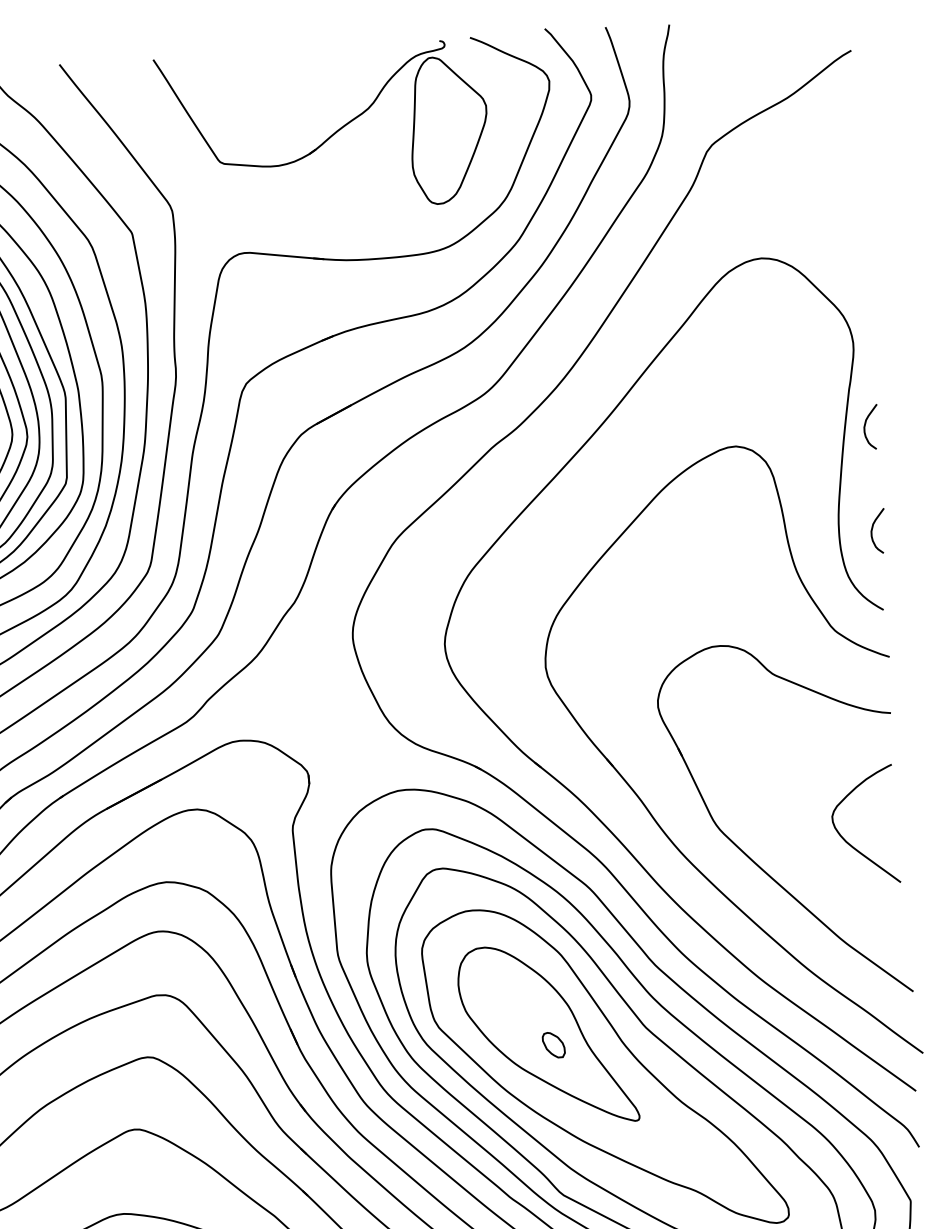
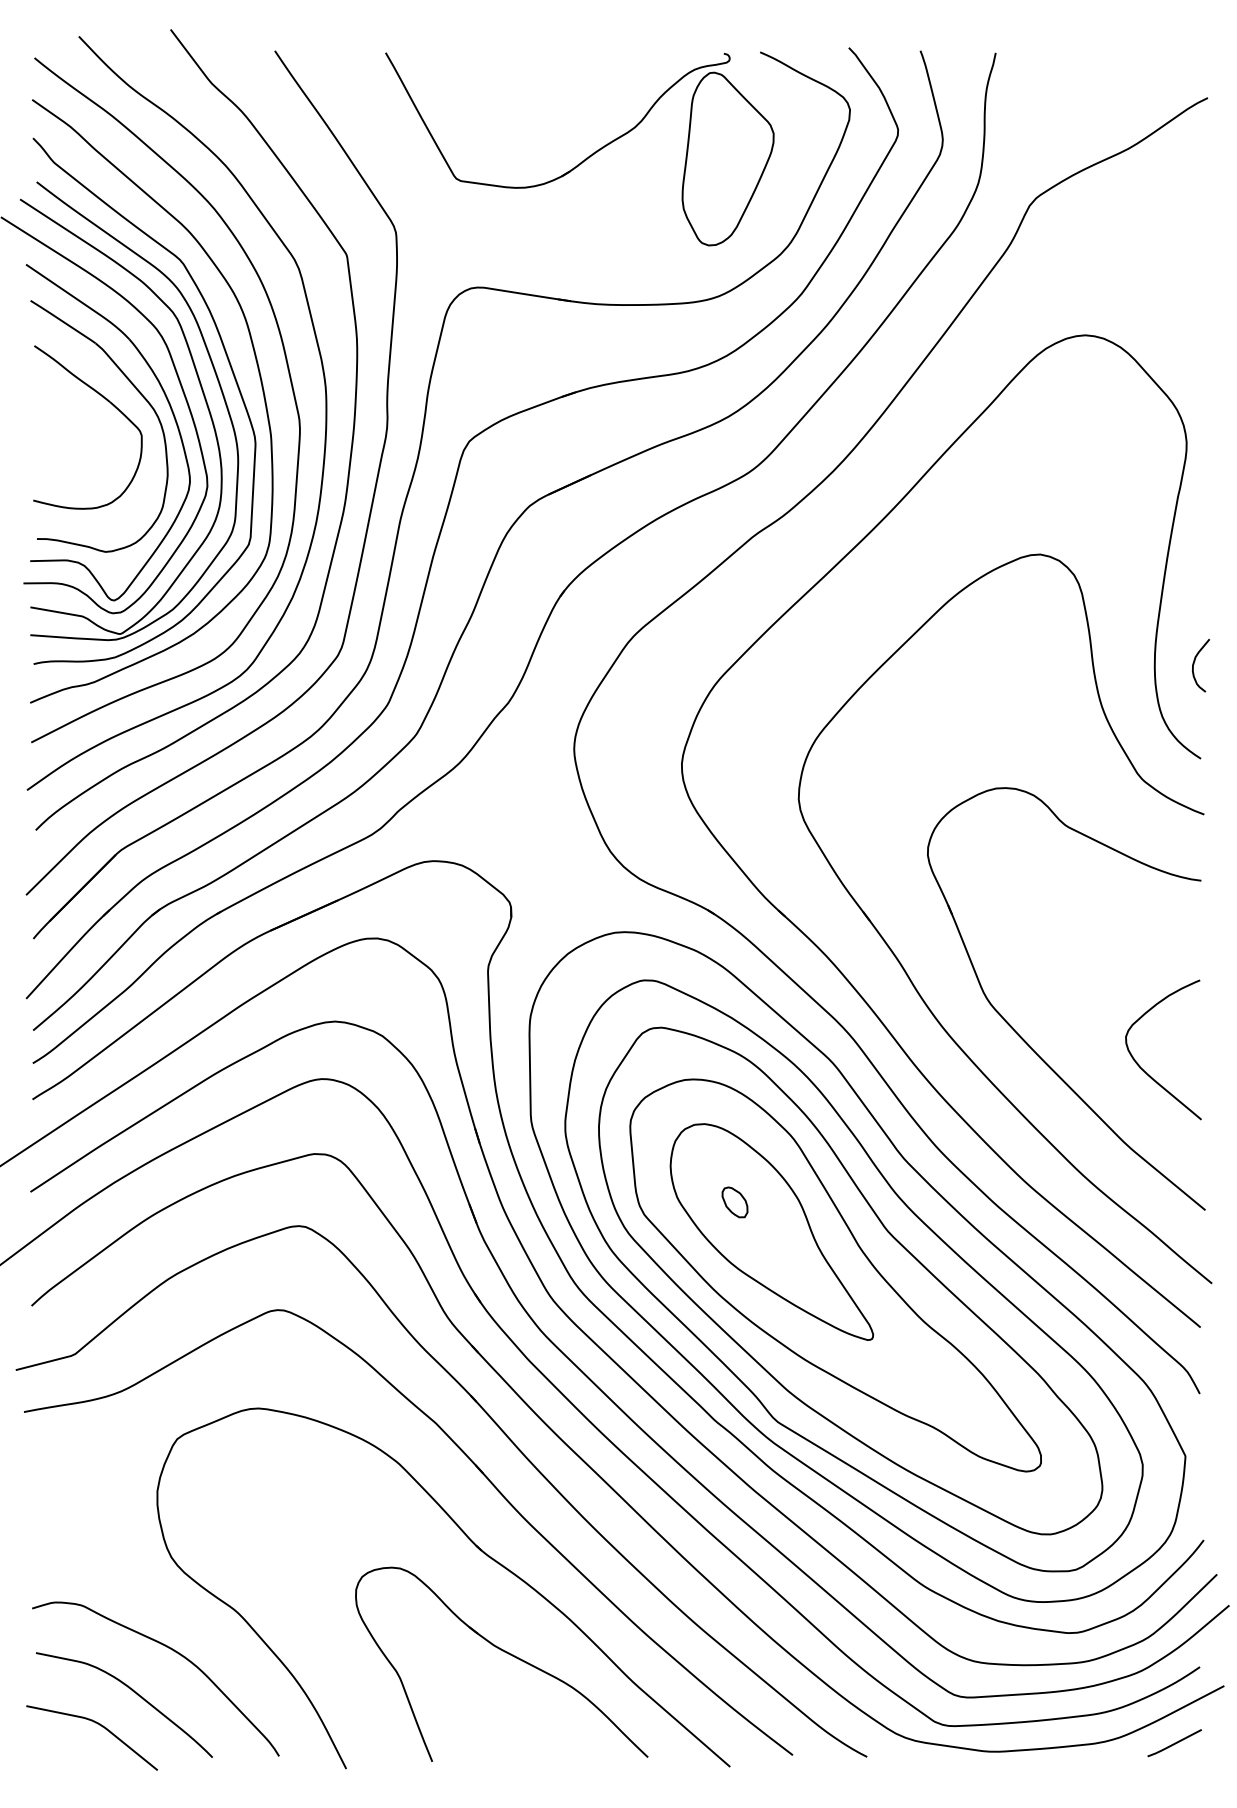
curve: (865, 426) -> (1194, 541), removed
curve: (848, 843) -> (1143, 1069), moved
part: (553, 1045) -> (734, 1202), moved

